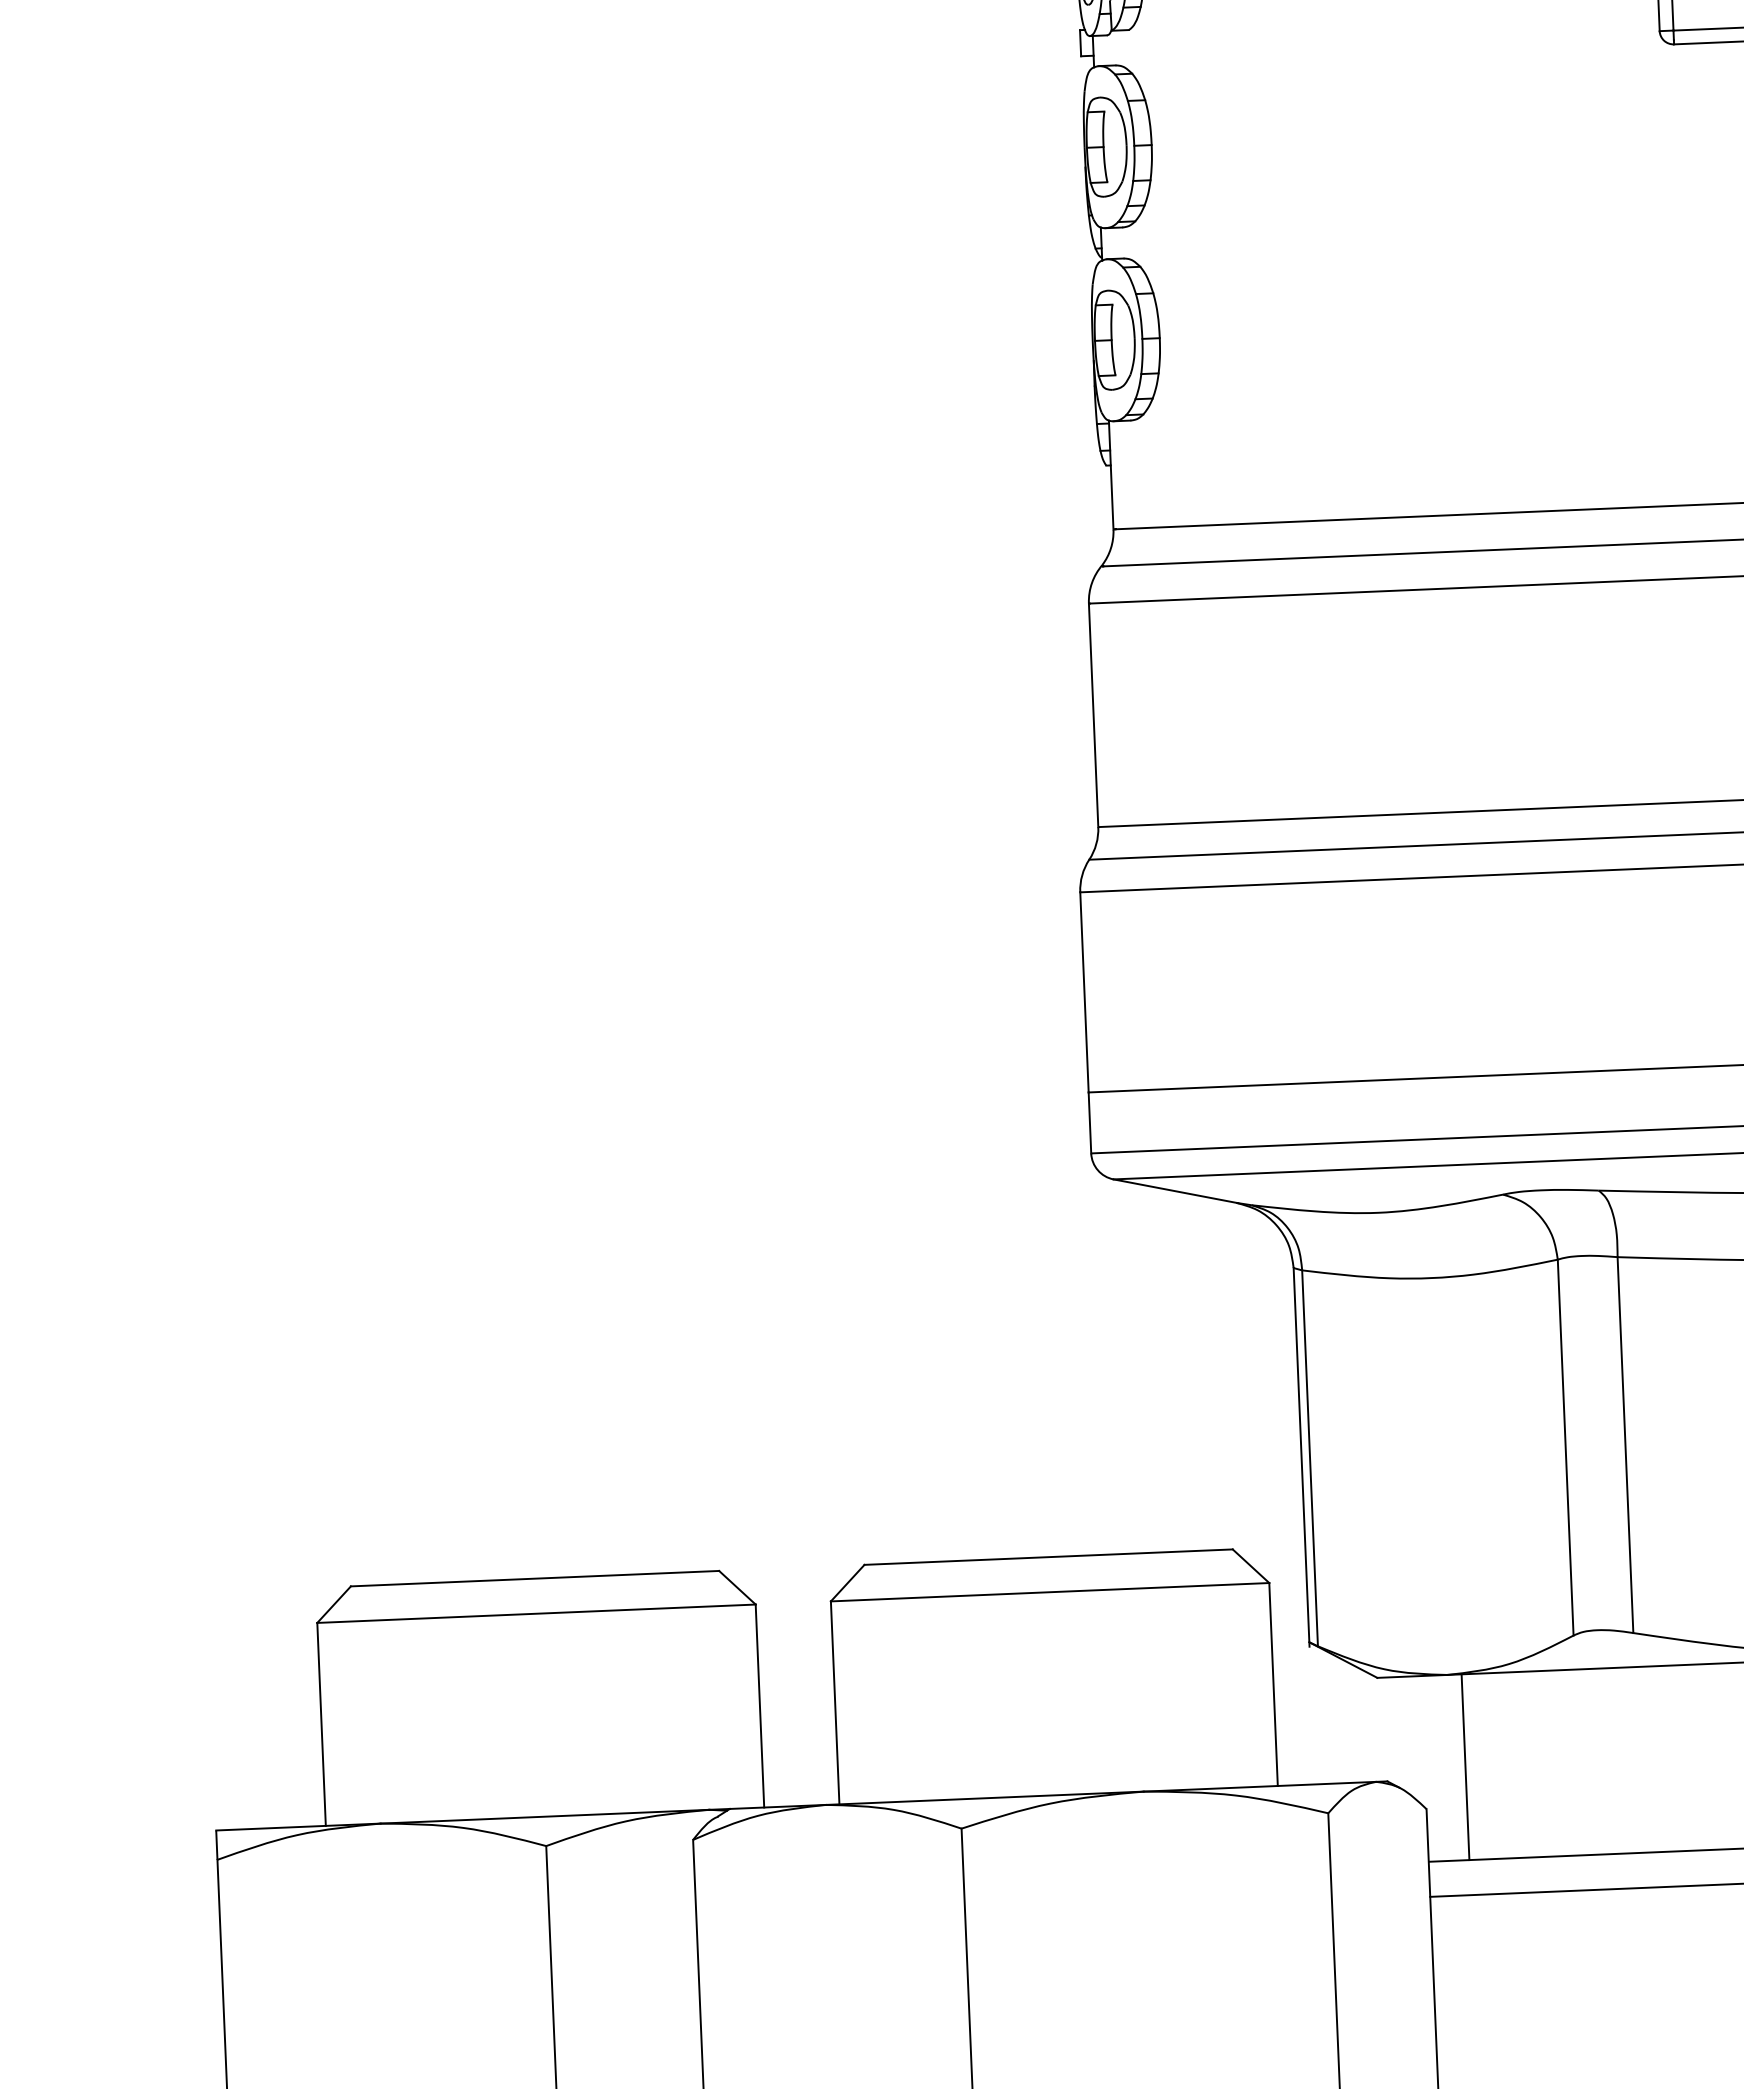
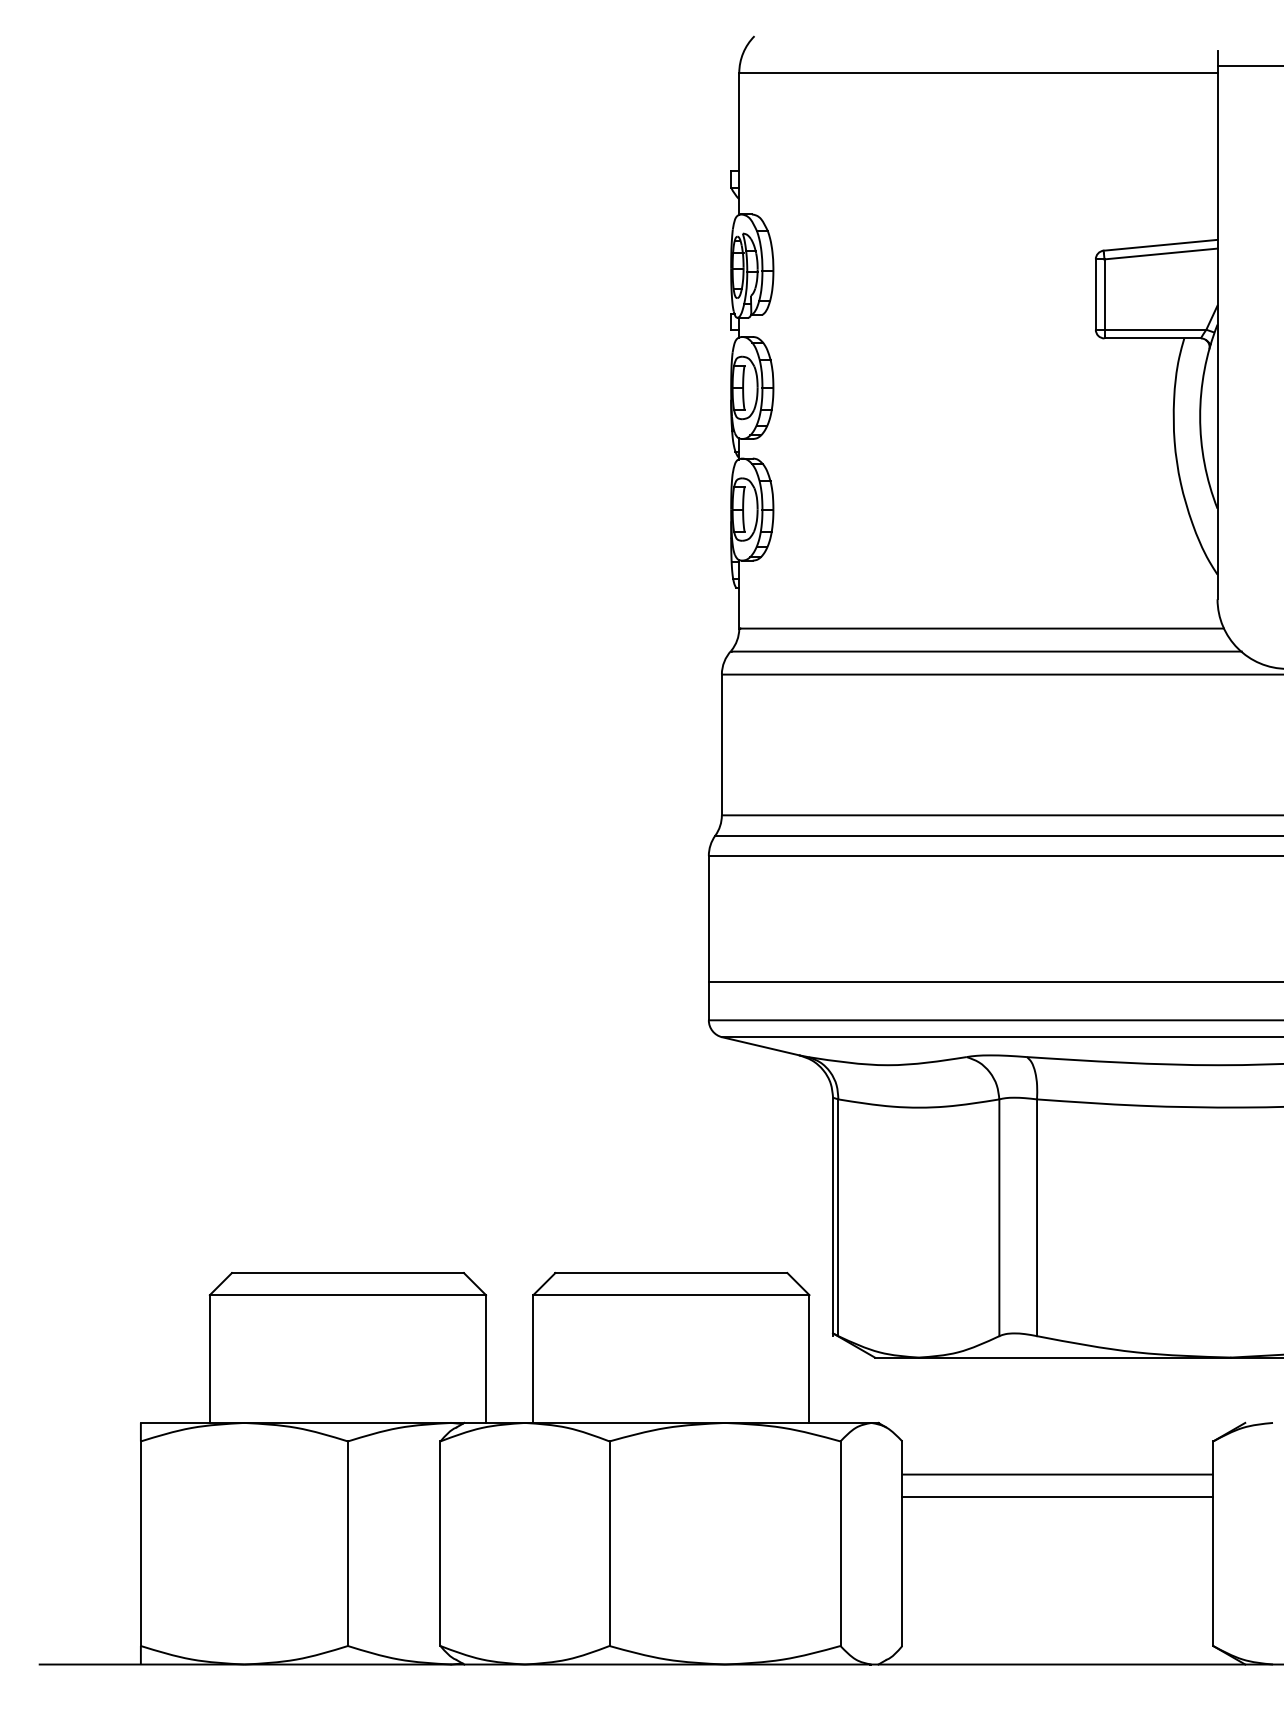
line: (1464, 1766) -> (927, 1415), removed

